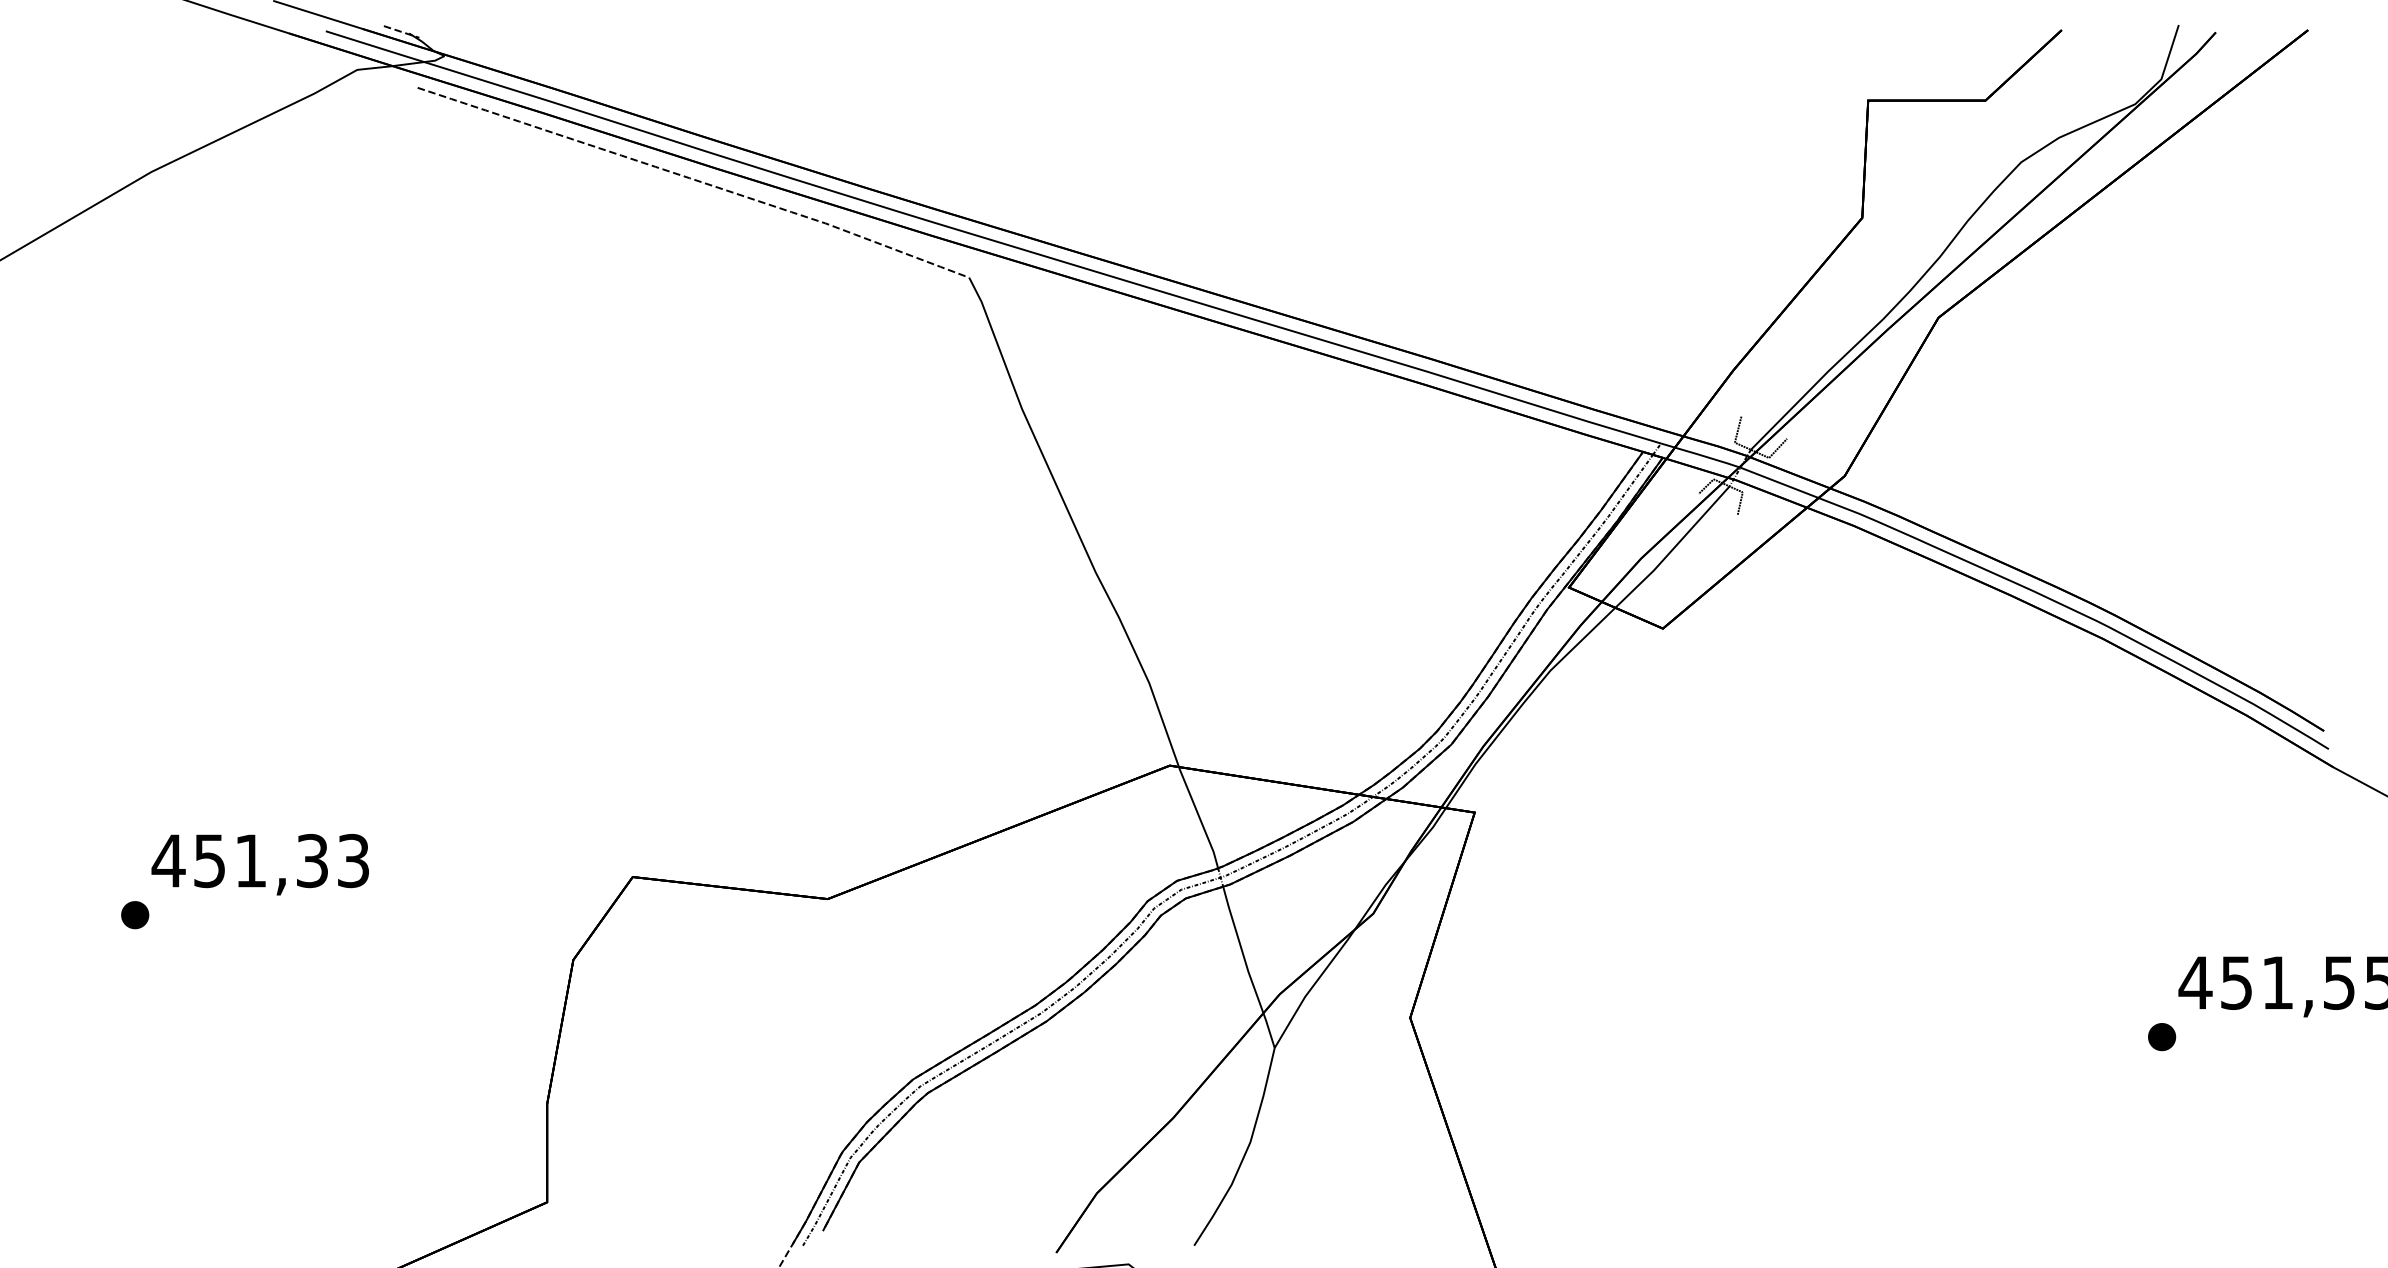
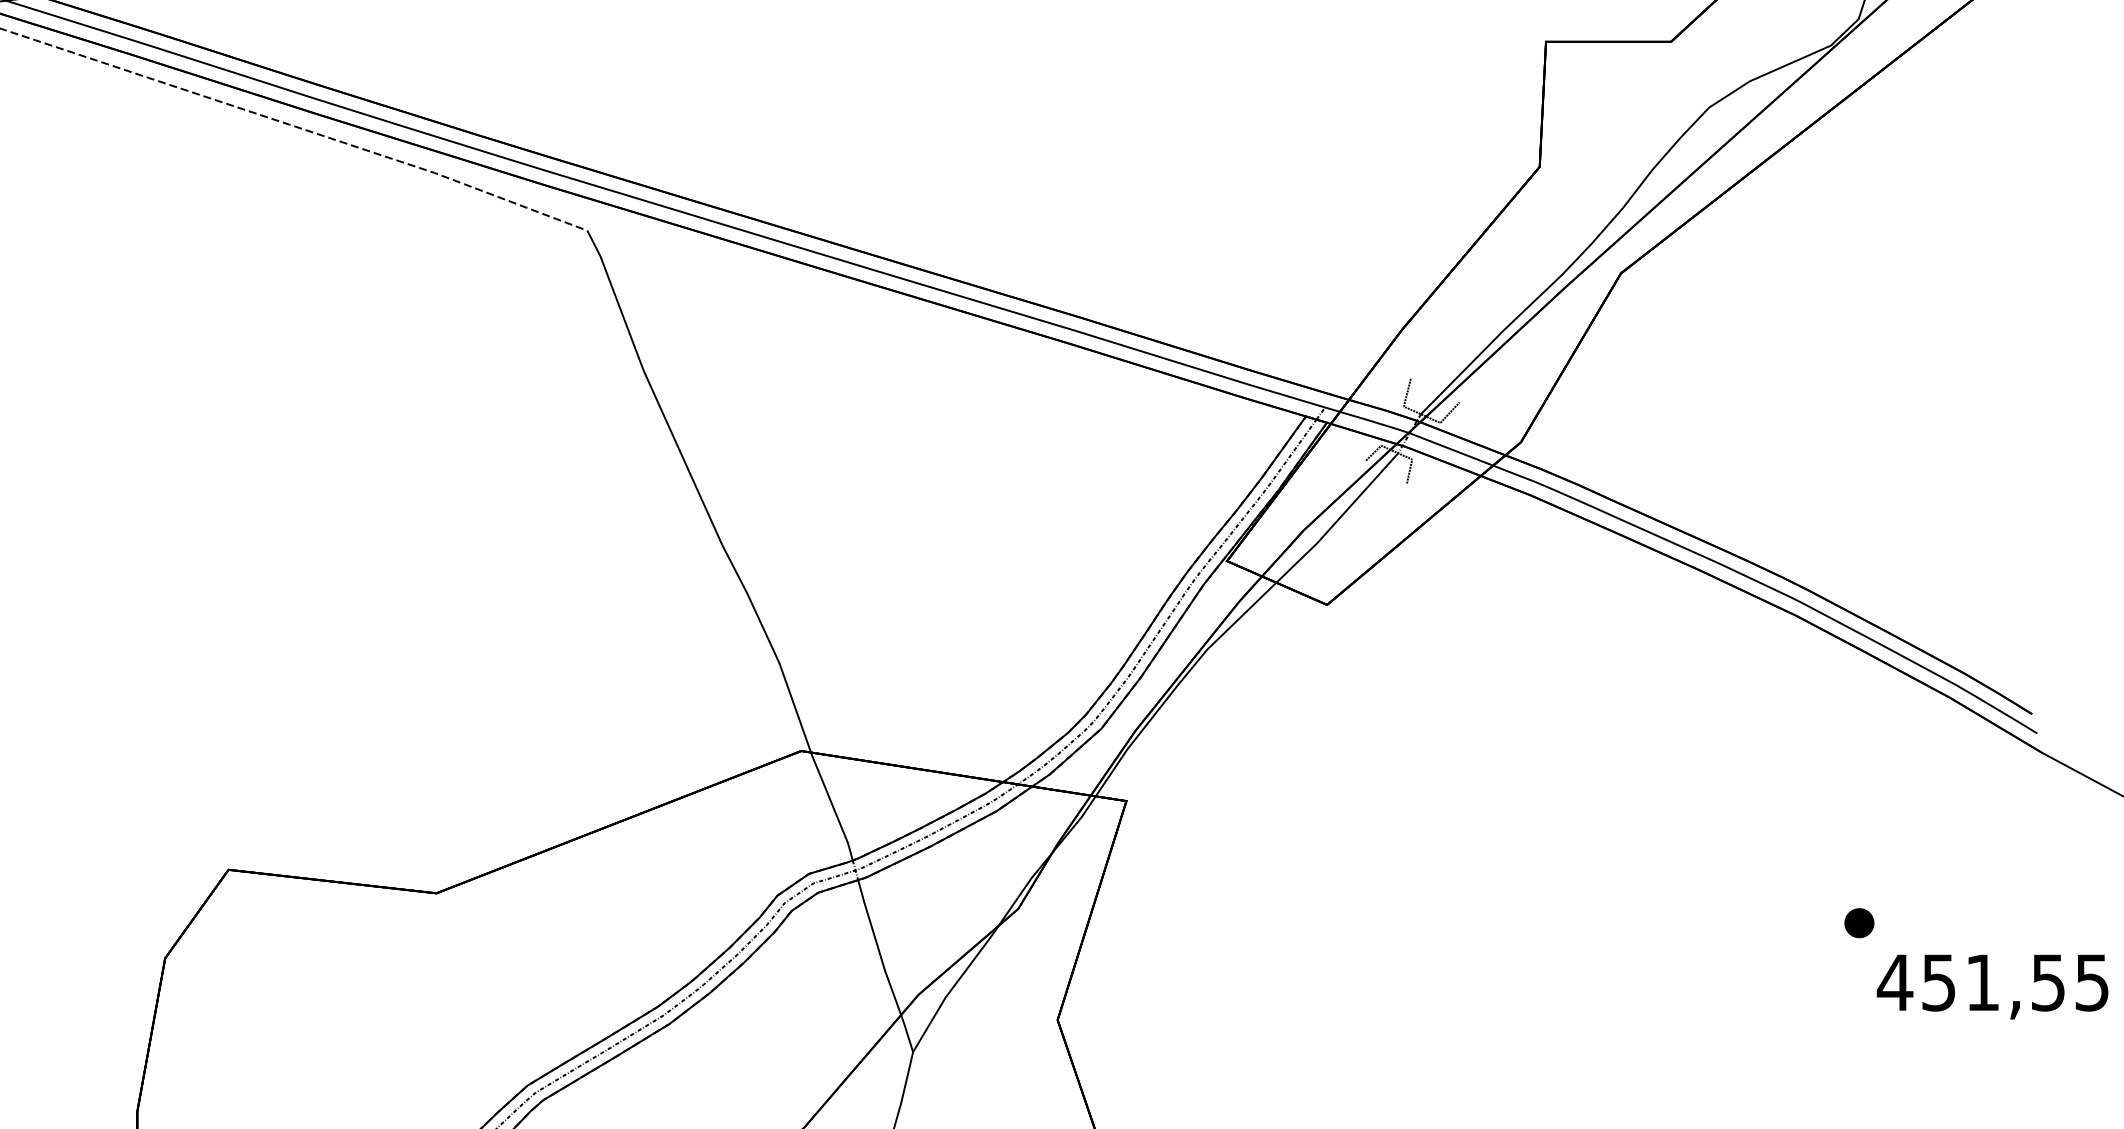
part: (2162, 1037) -> (1859, 923), moved

